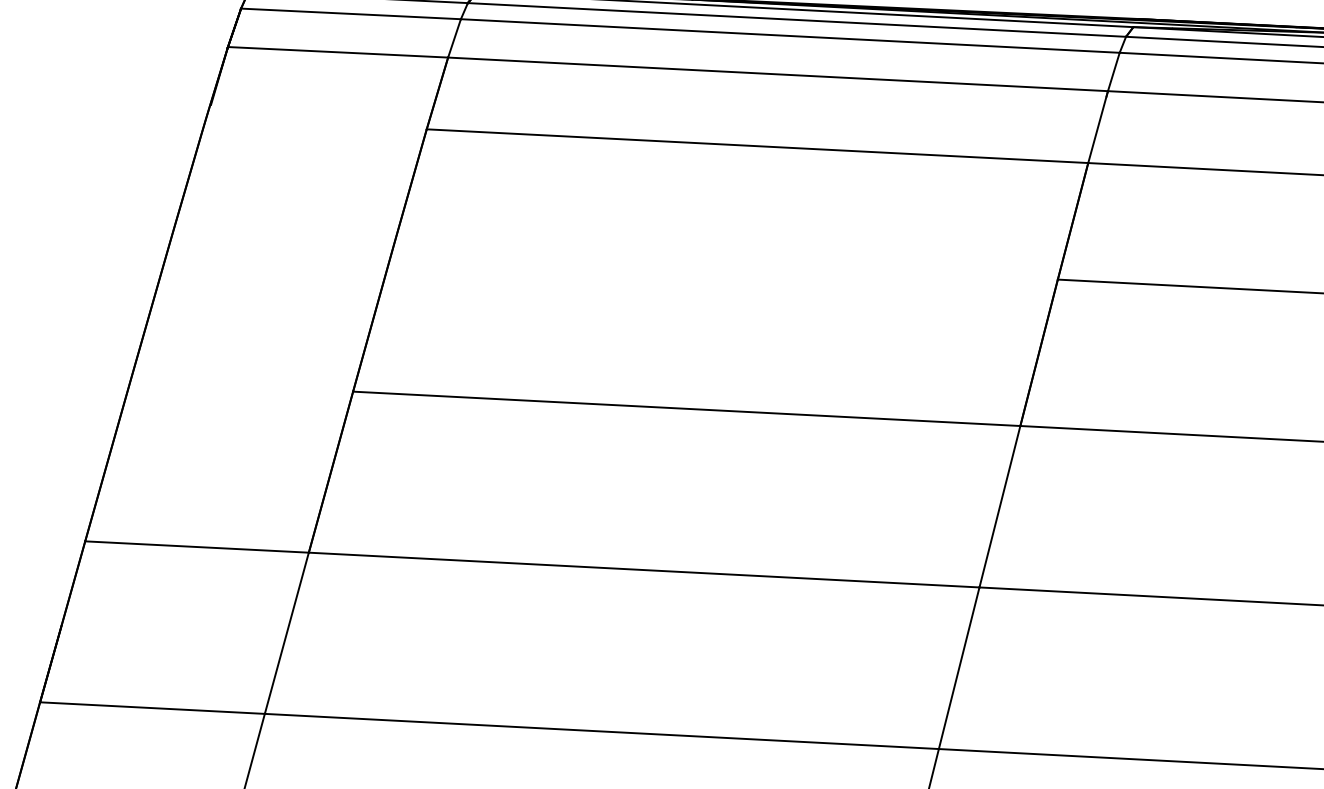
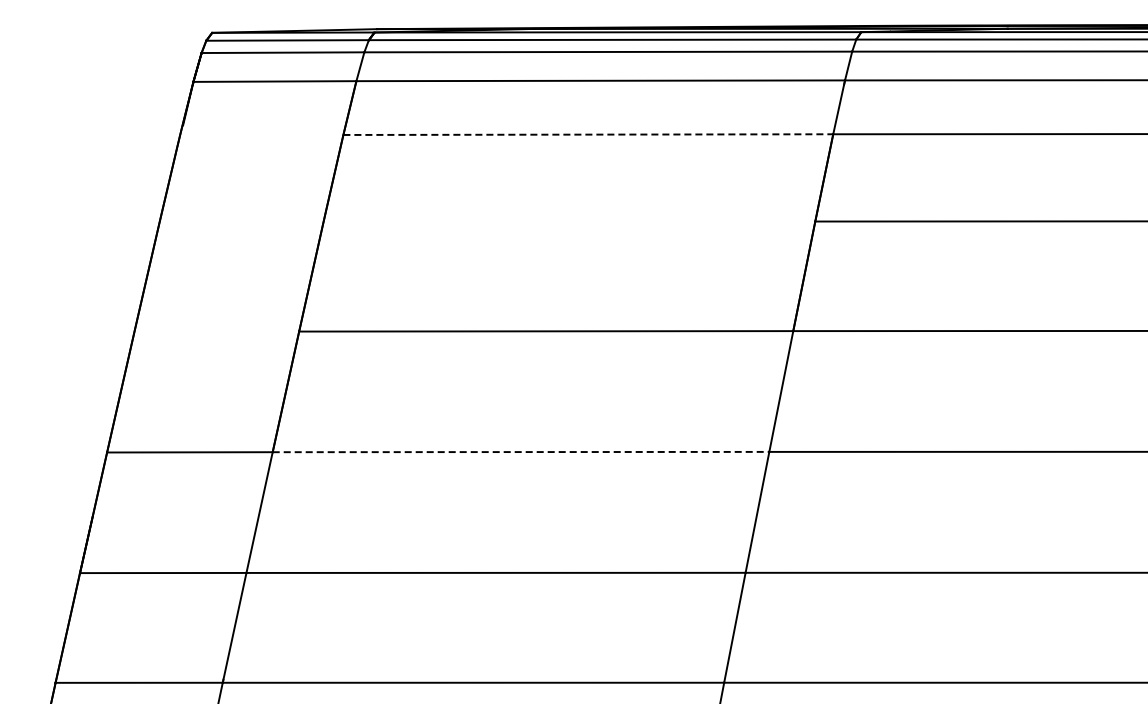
line: (757, 146) -> (588, 134), solid -> dashed
line: (644, 570) -> (521, 452), solid -> dashed

